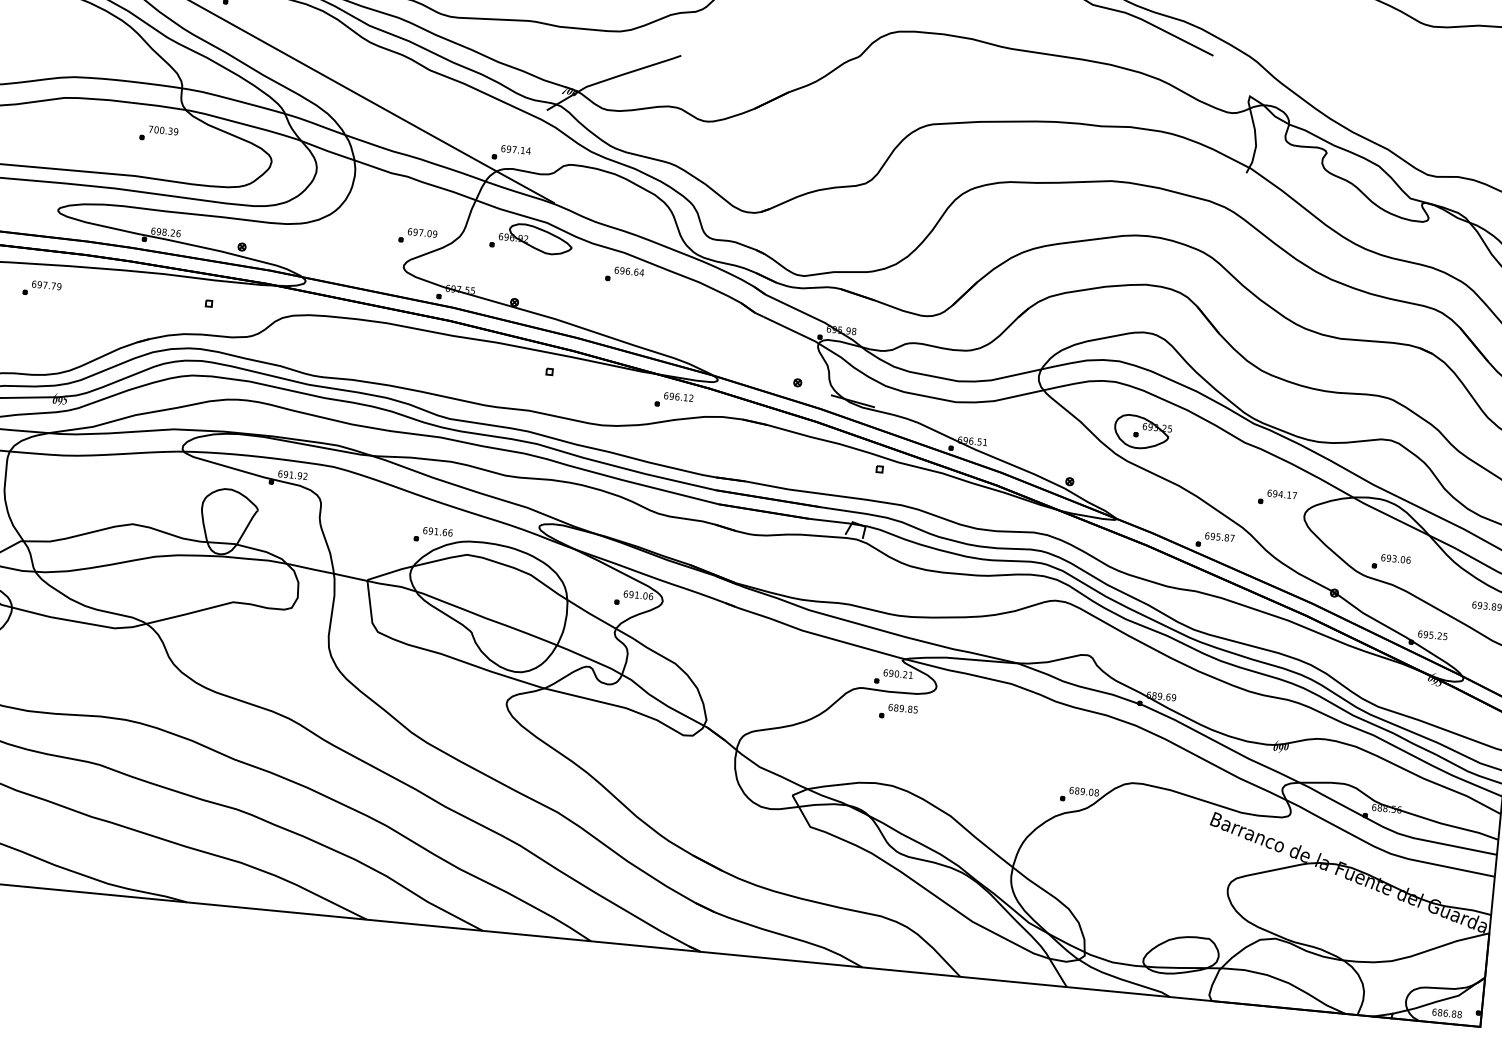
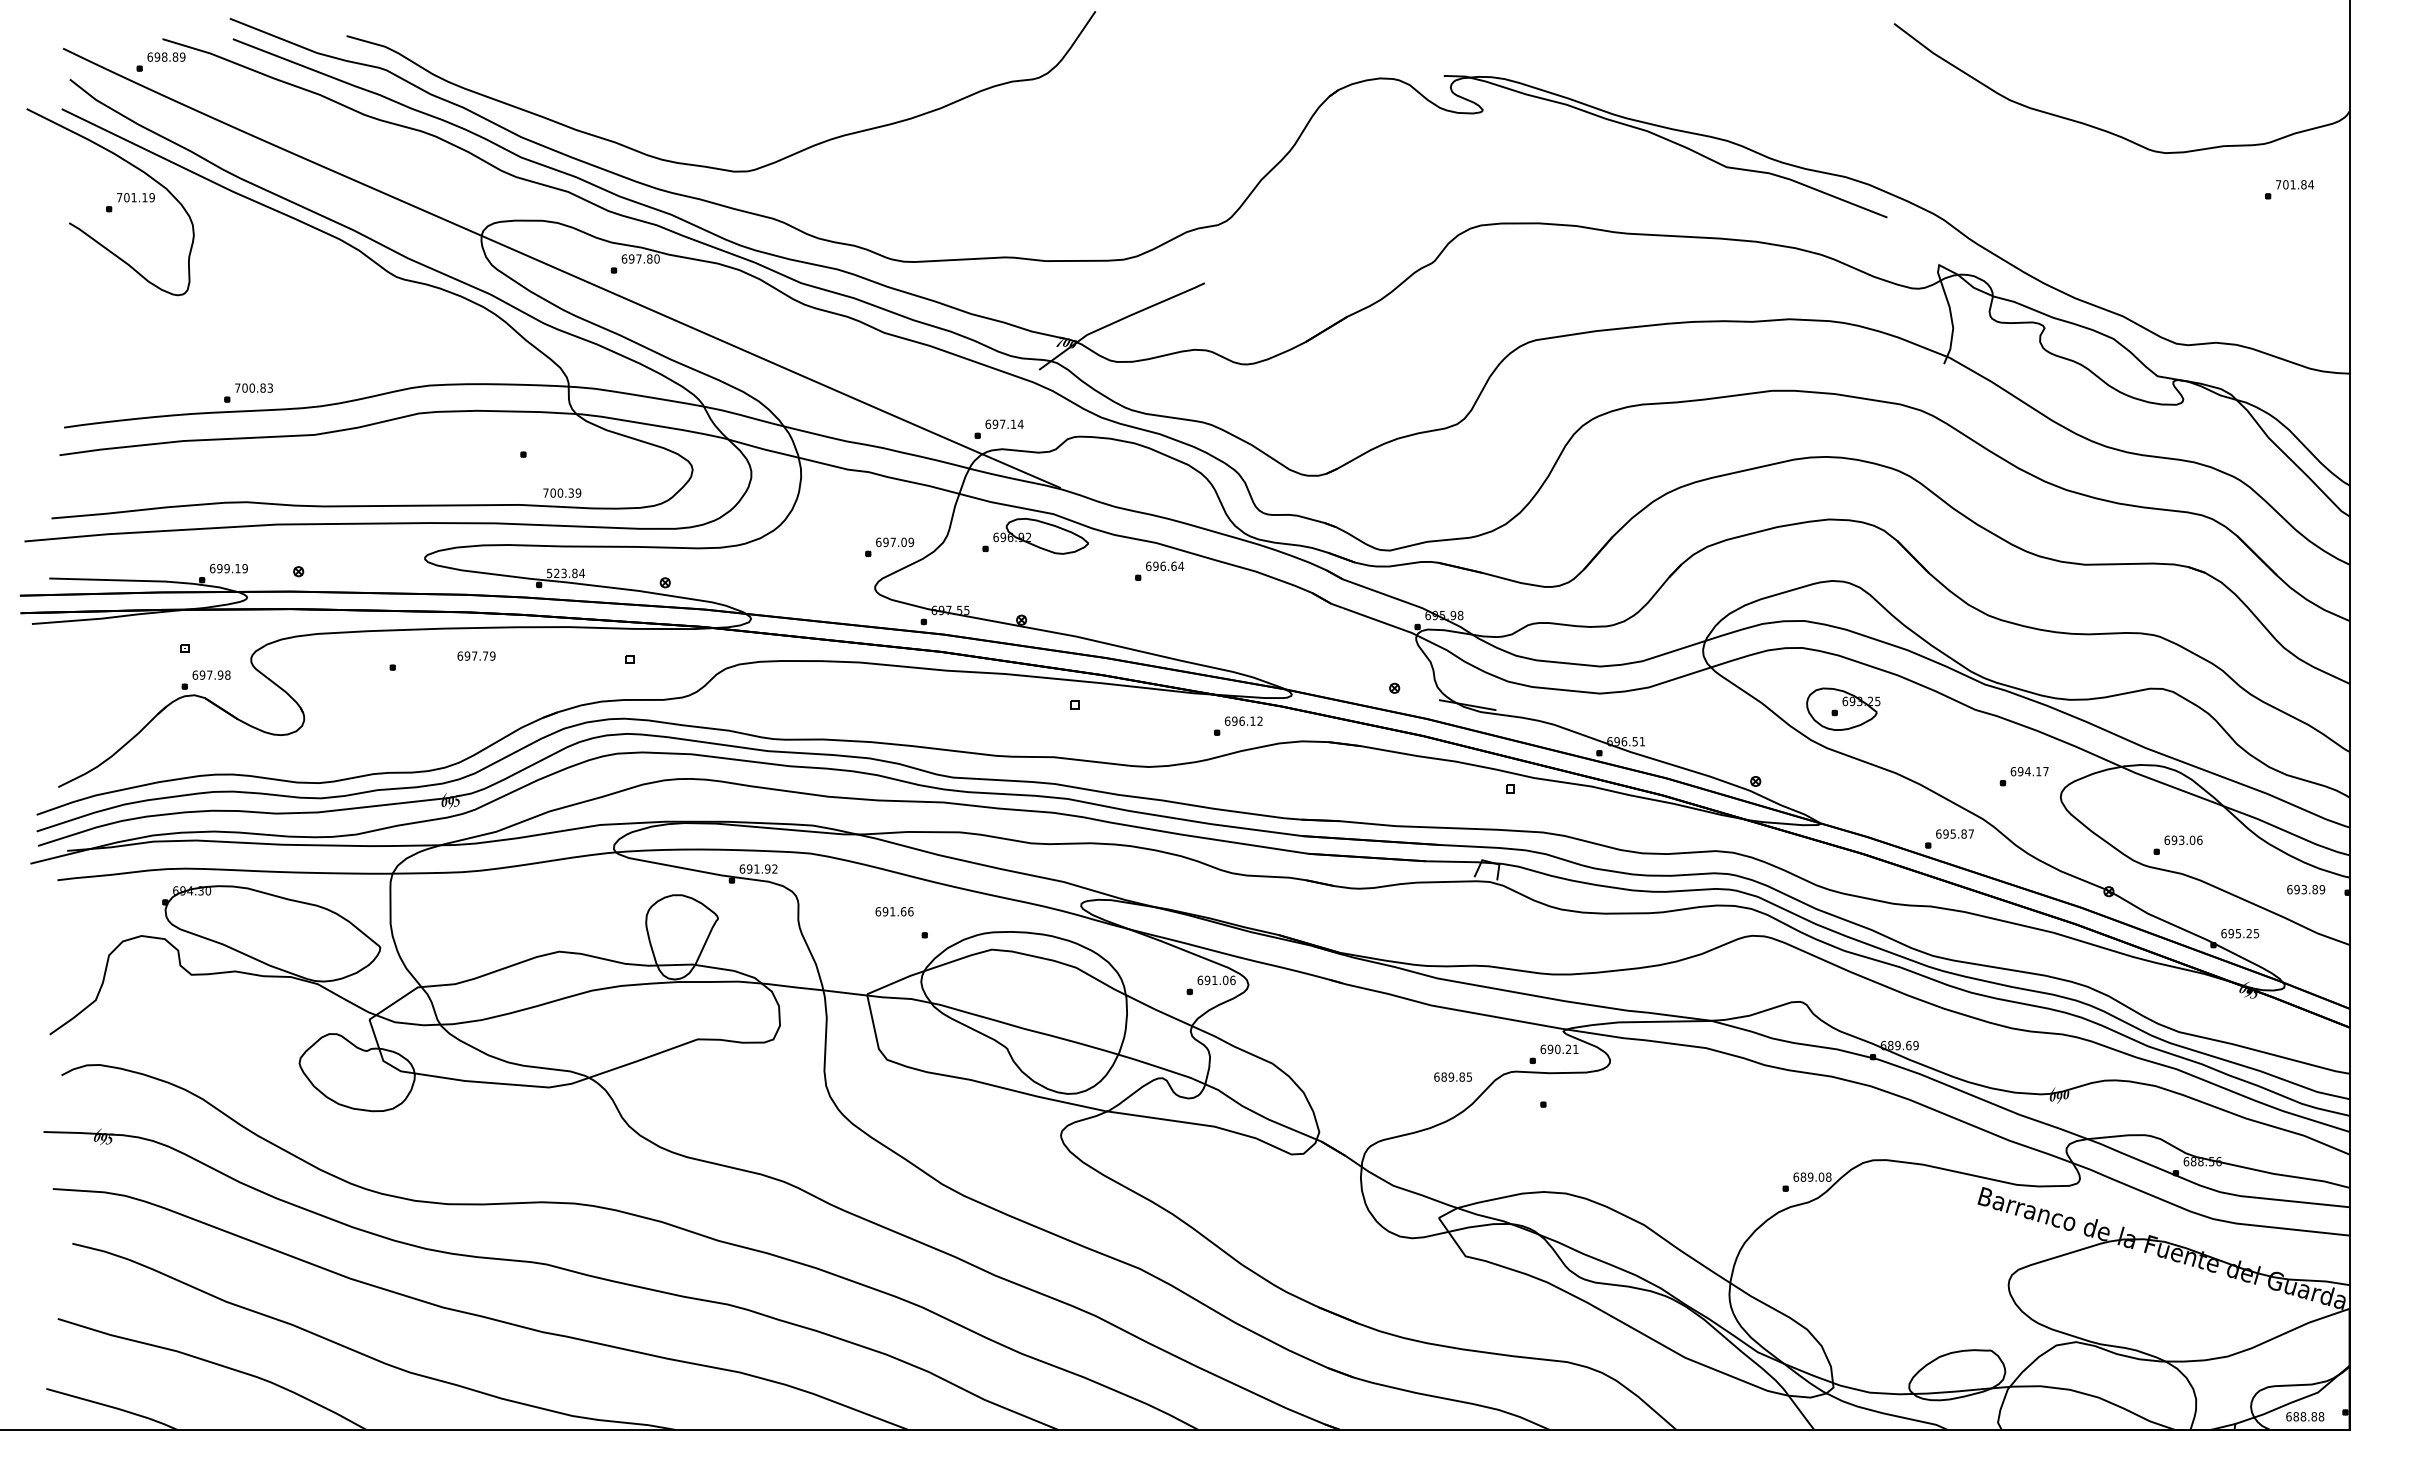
text: (163, 130) -> (562, 492), moved
text: (165, 232) -> (565, 573), 698.26 -> 523.84
text: (46, 284) -> (476, 655), moved
text: (437, 531) -> (894, 911), moved
text: (902, 708) -> (1452, 1076), moved
text: (1445, 1013) -> (2303, 1416), 686.88 -> 688.88

